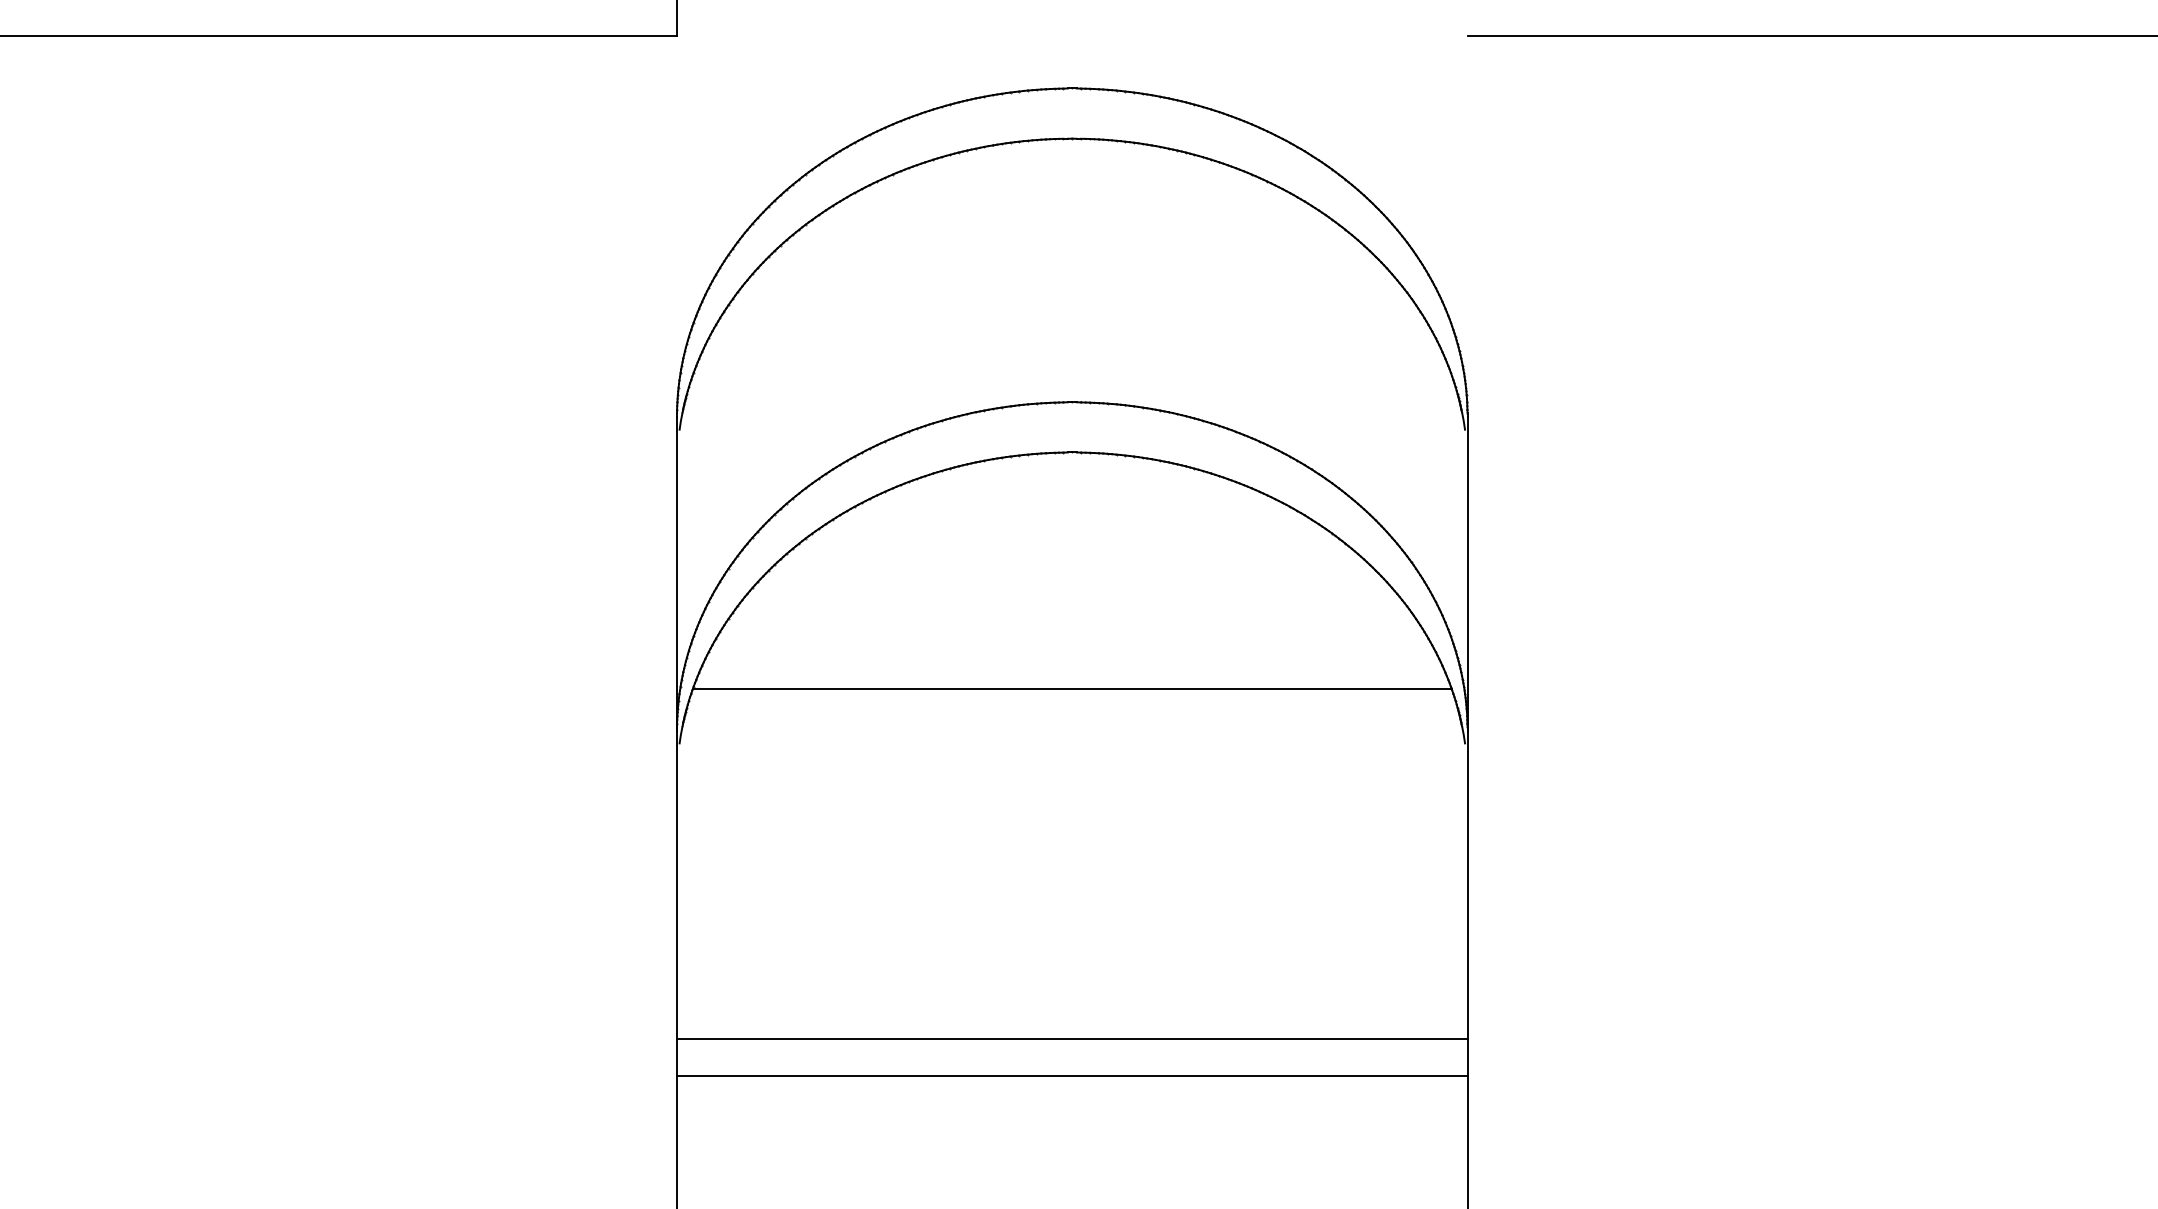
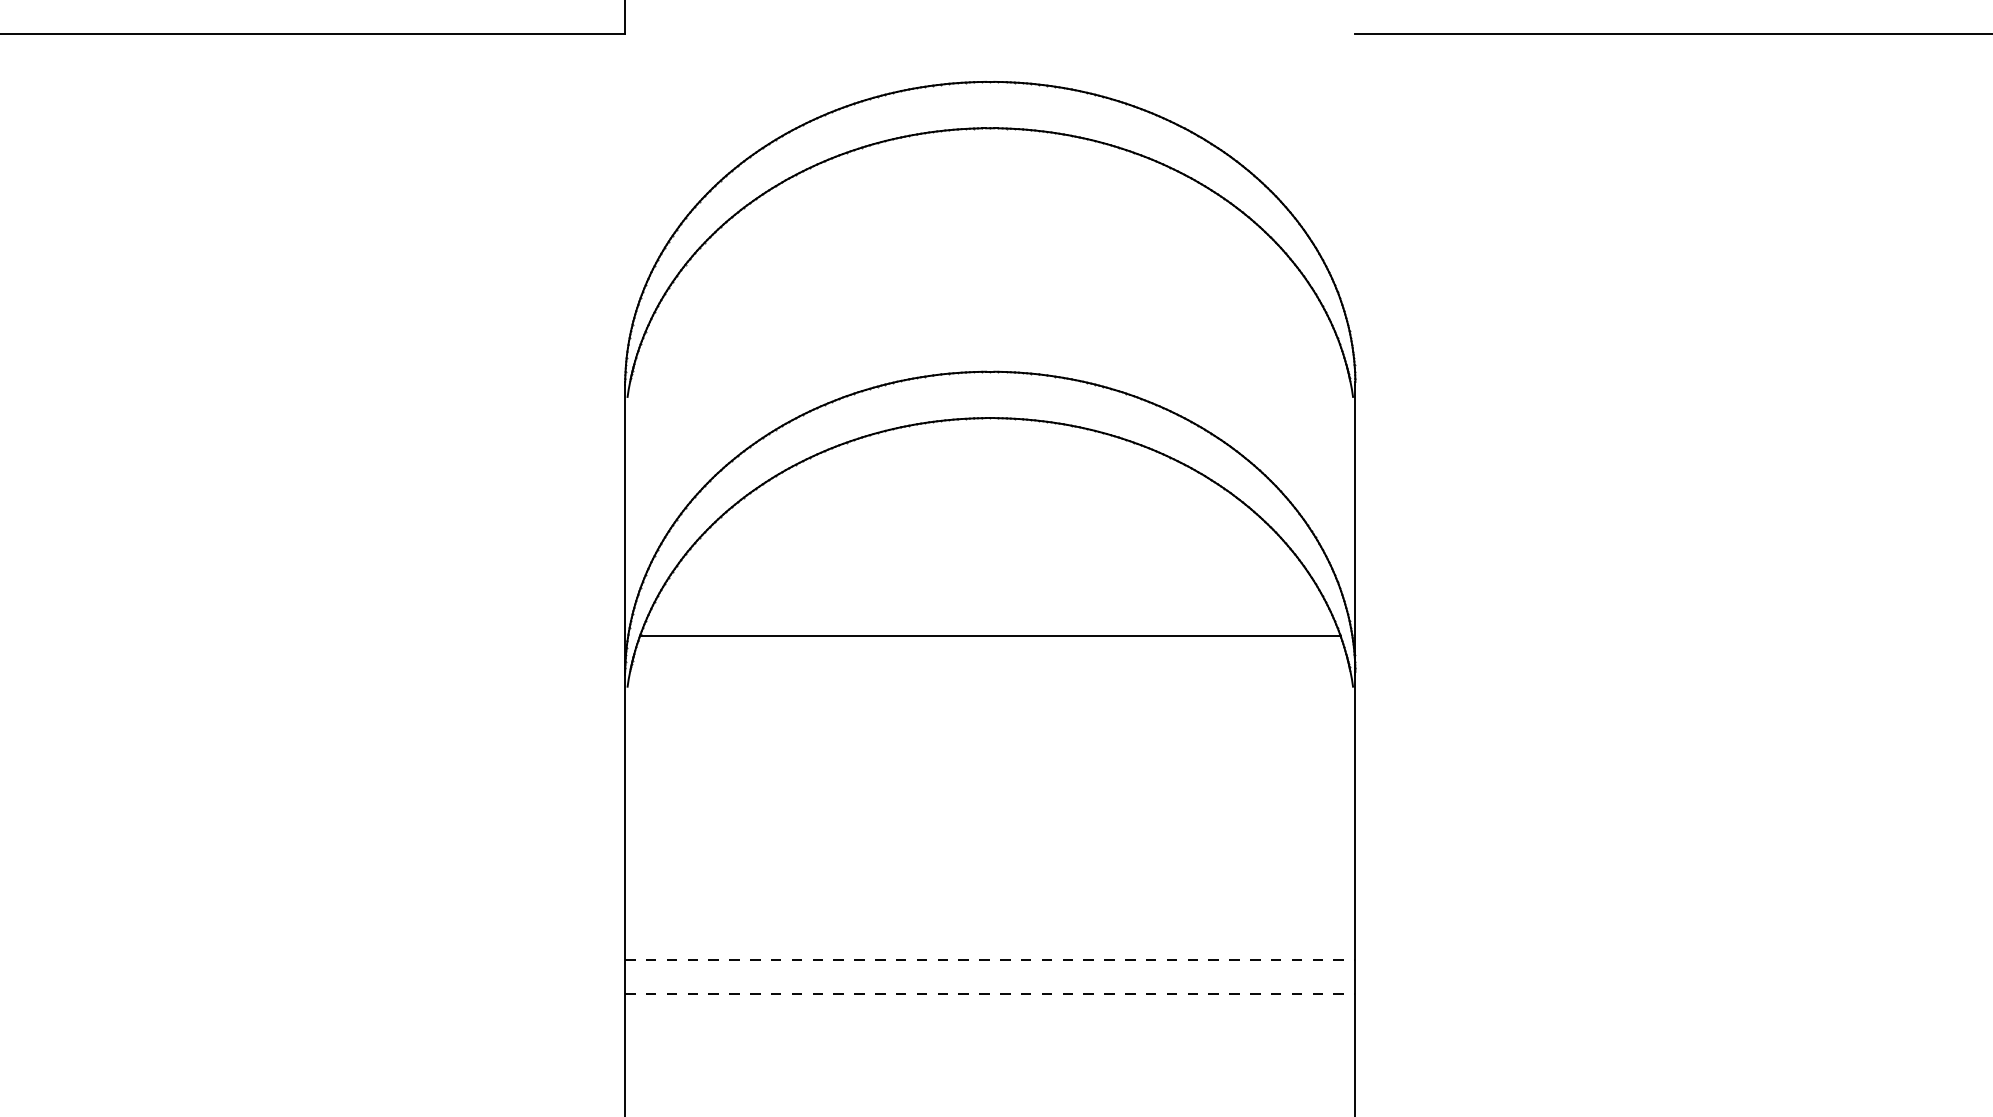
line: (1072, 1038) -> (990, 959), solid -> dashed
line: (1072, 1075) -> (990, 993), solid -> dashed

